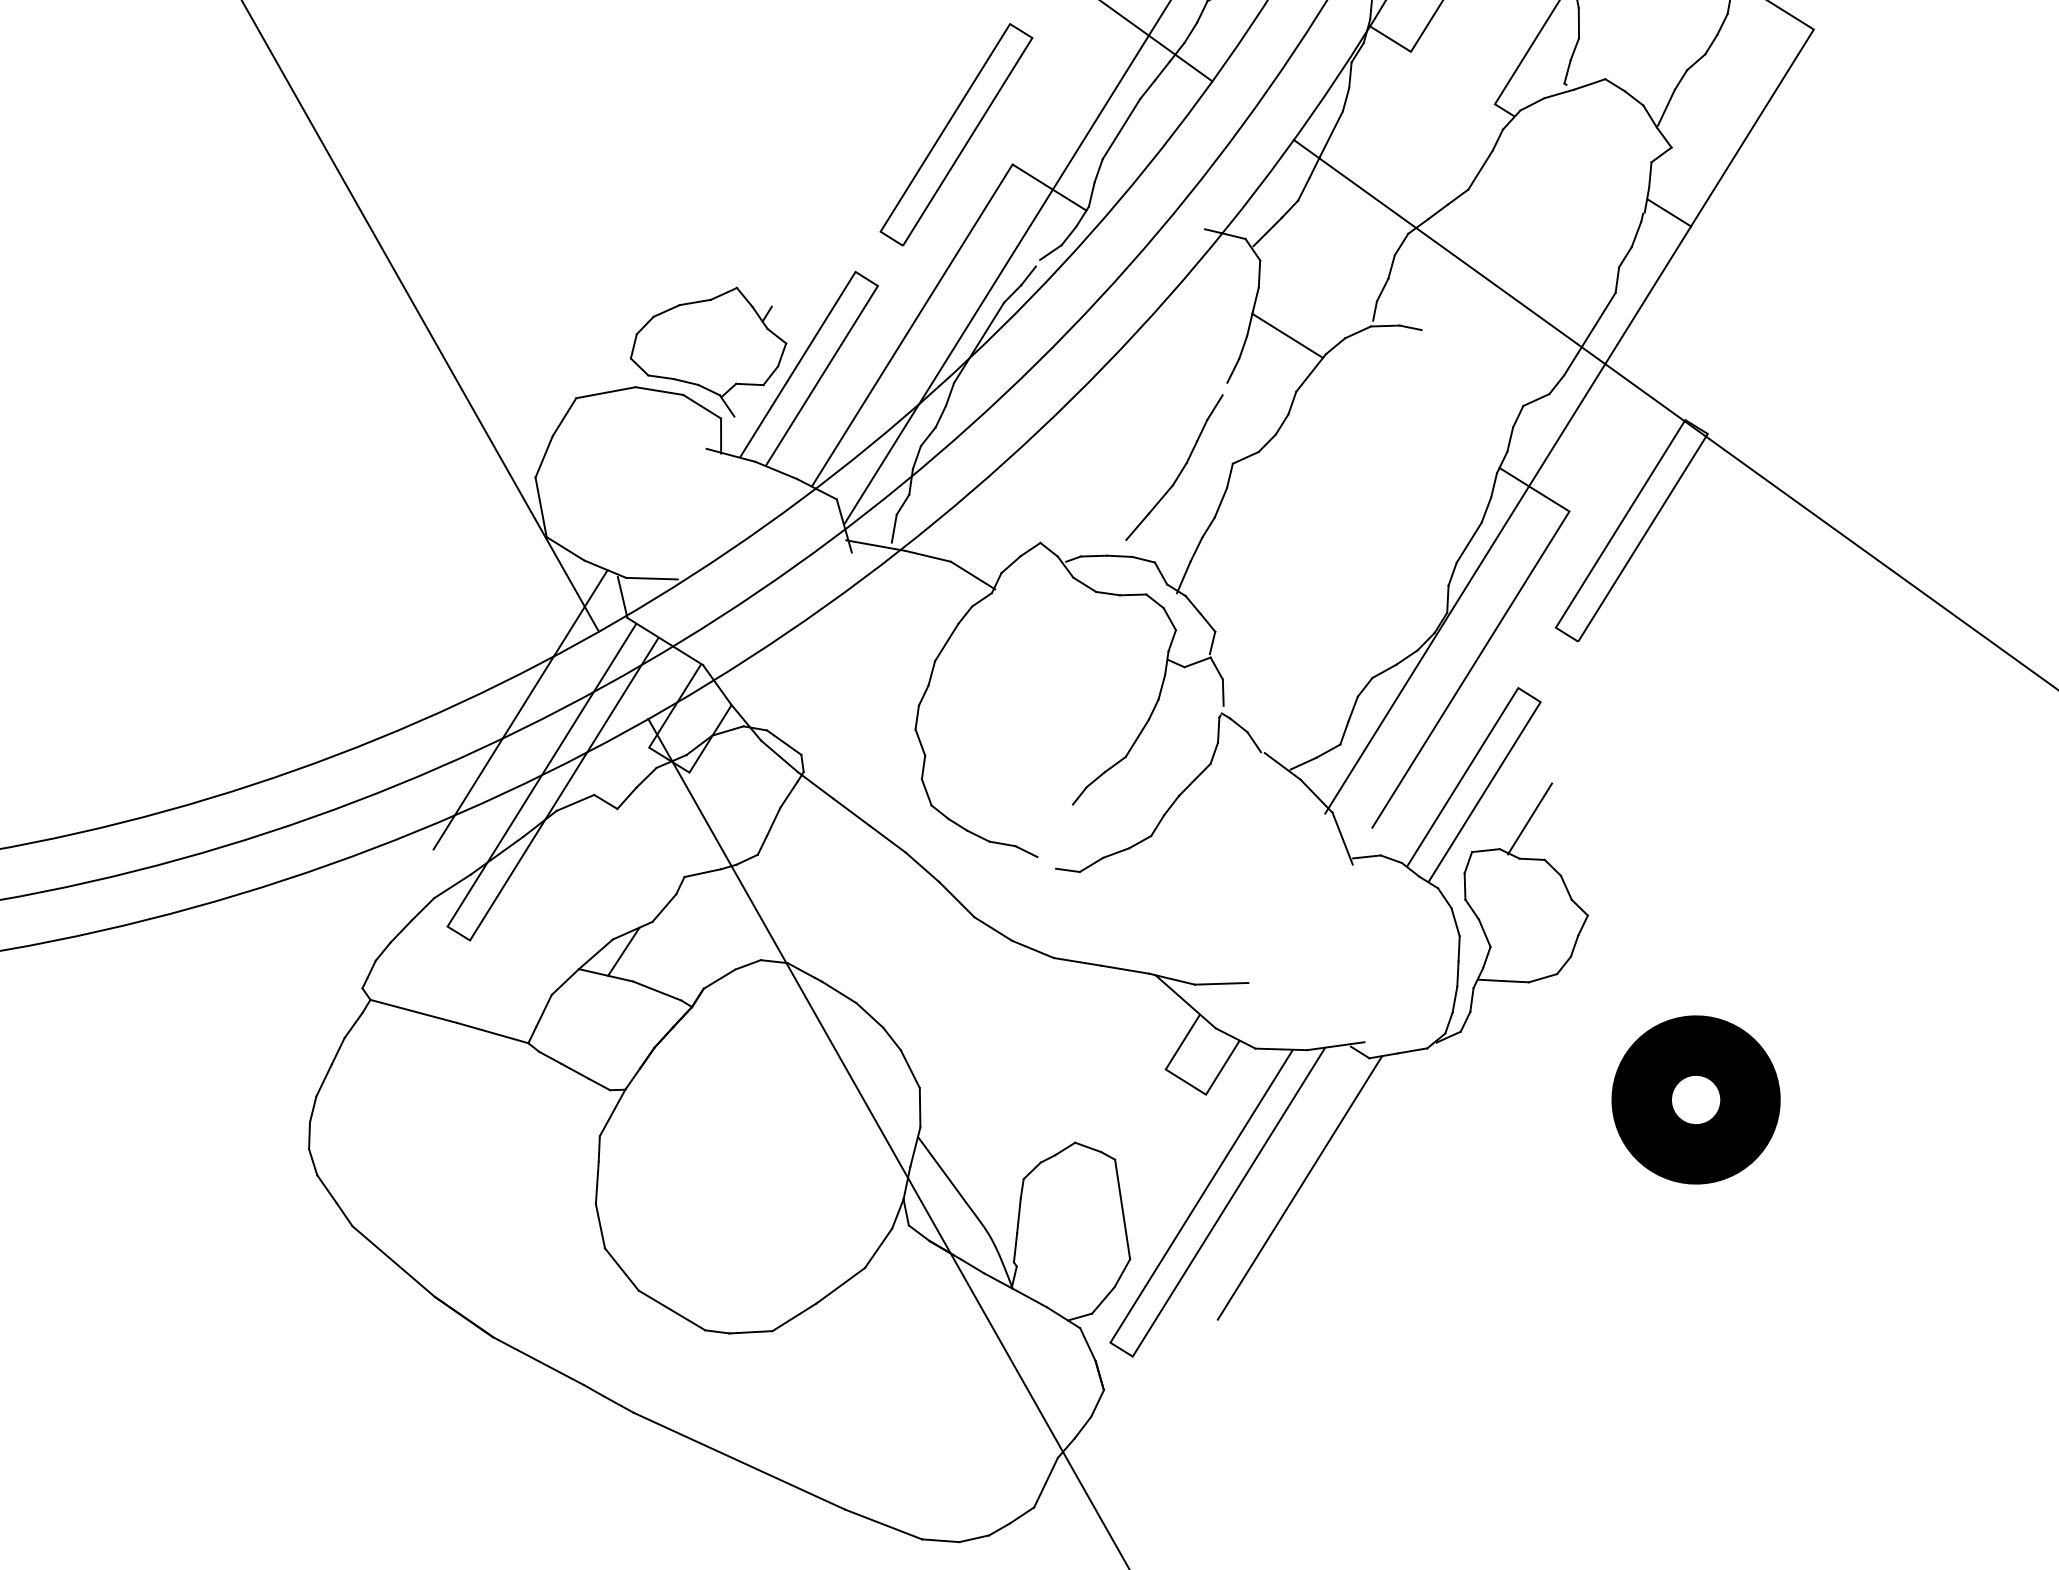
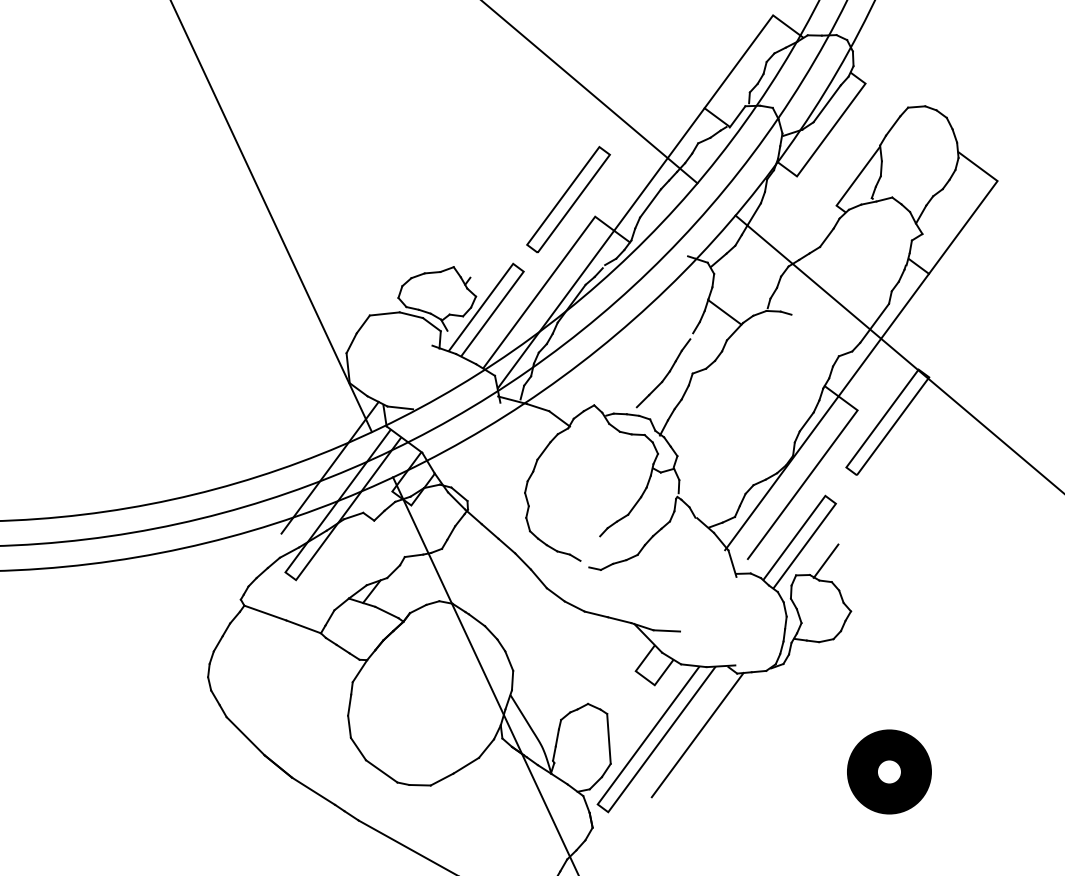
part: (1696, 1098) -> (889, 771), moved

